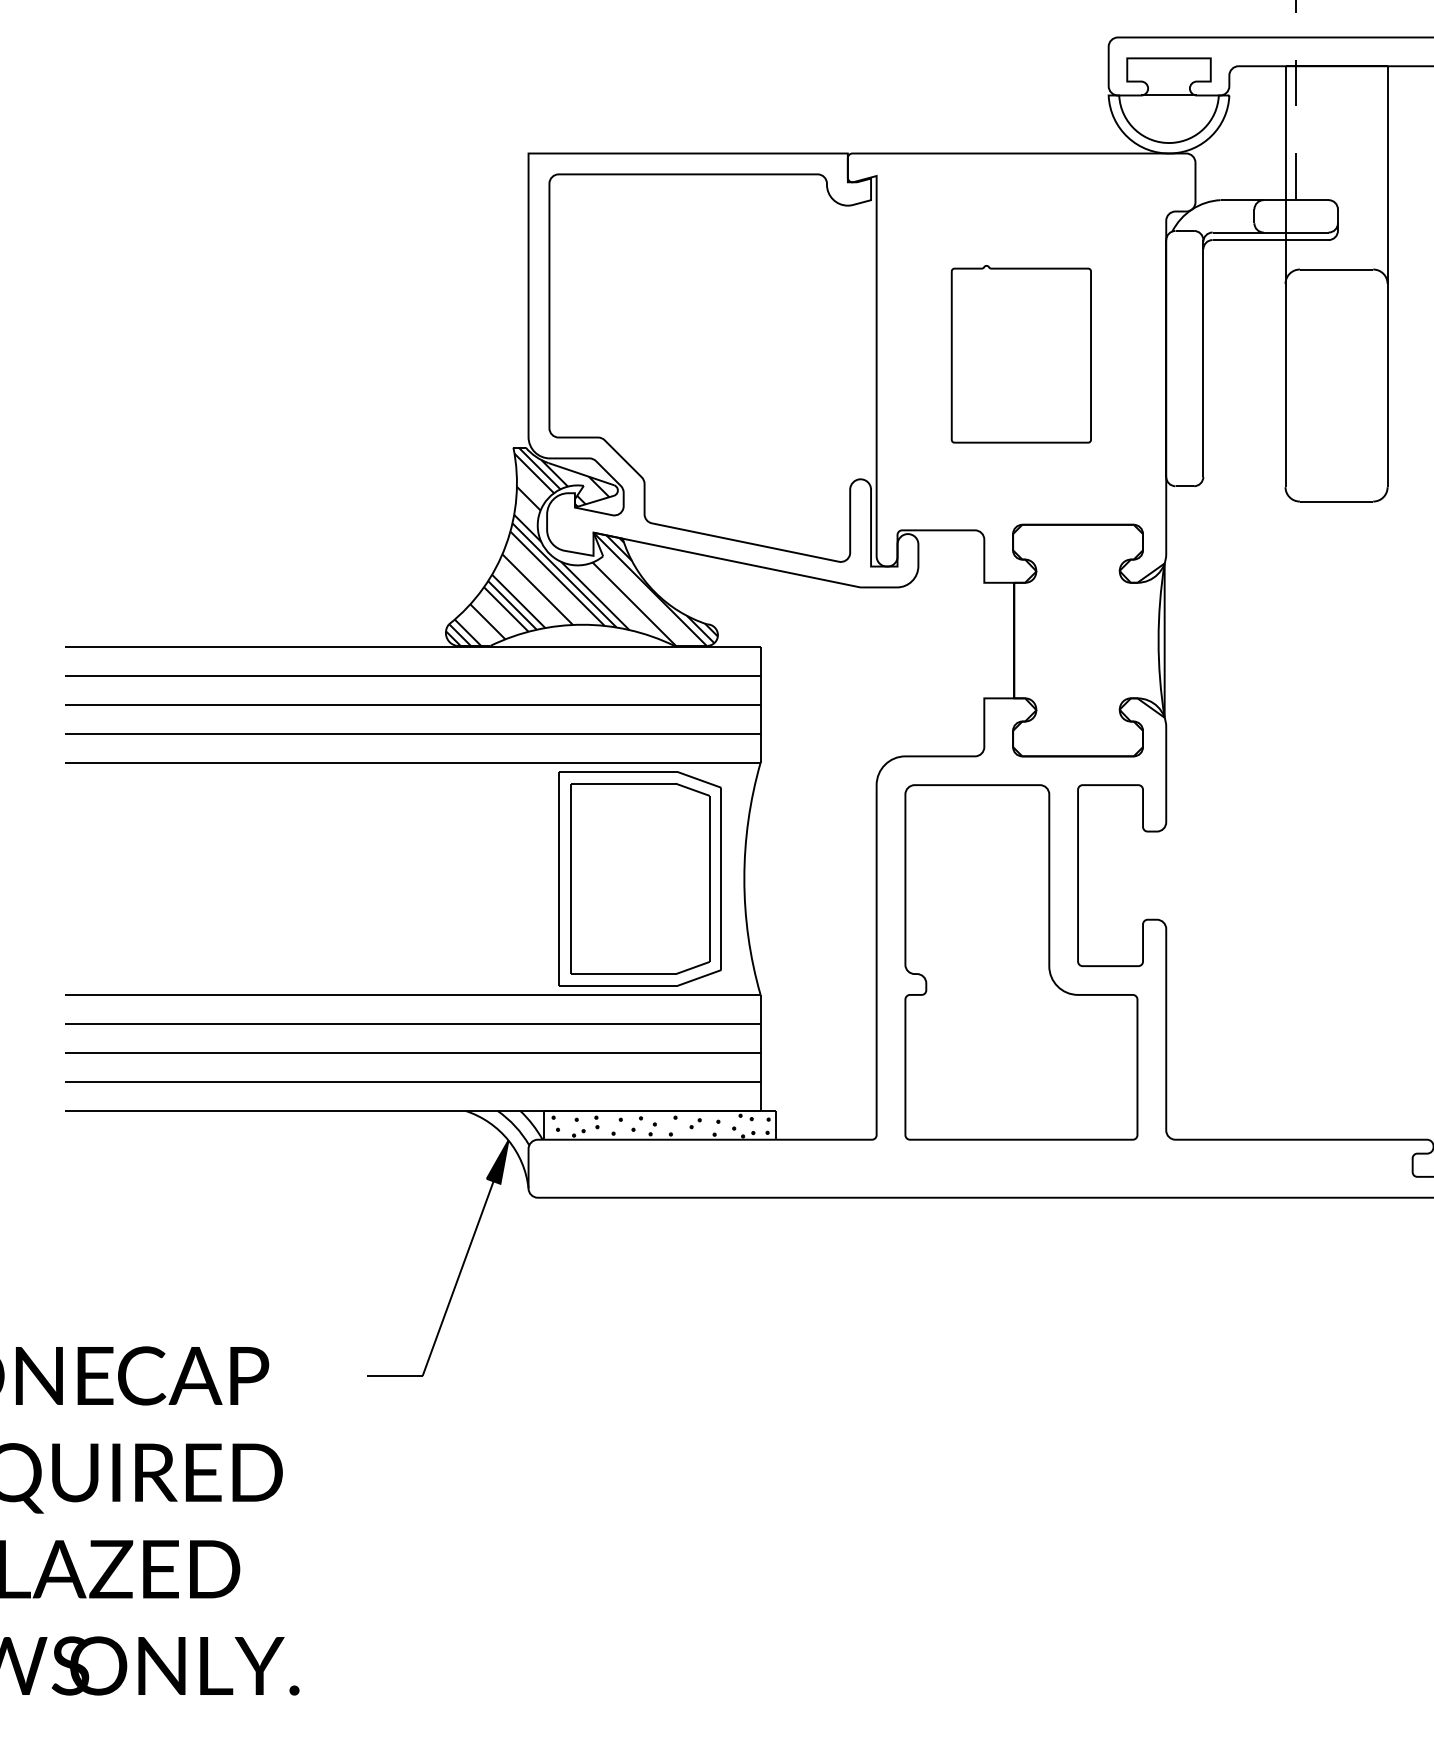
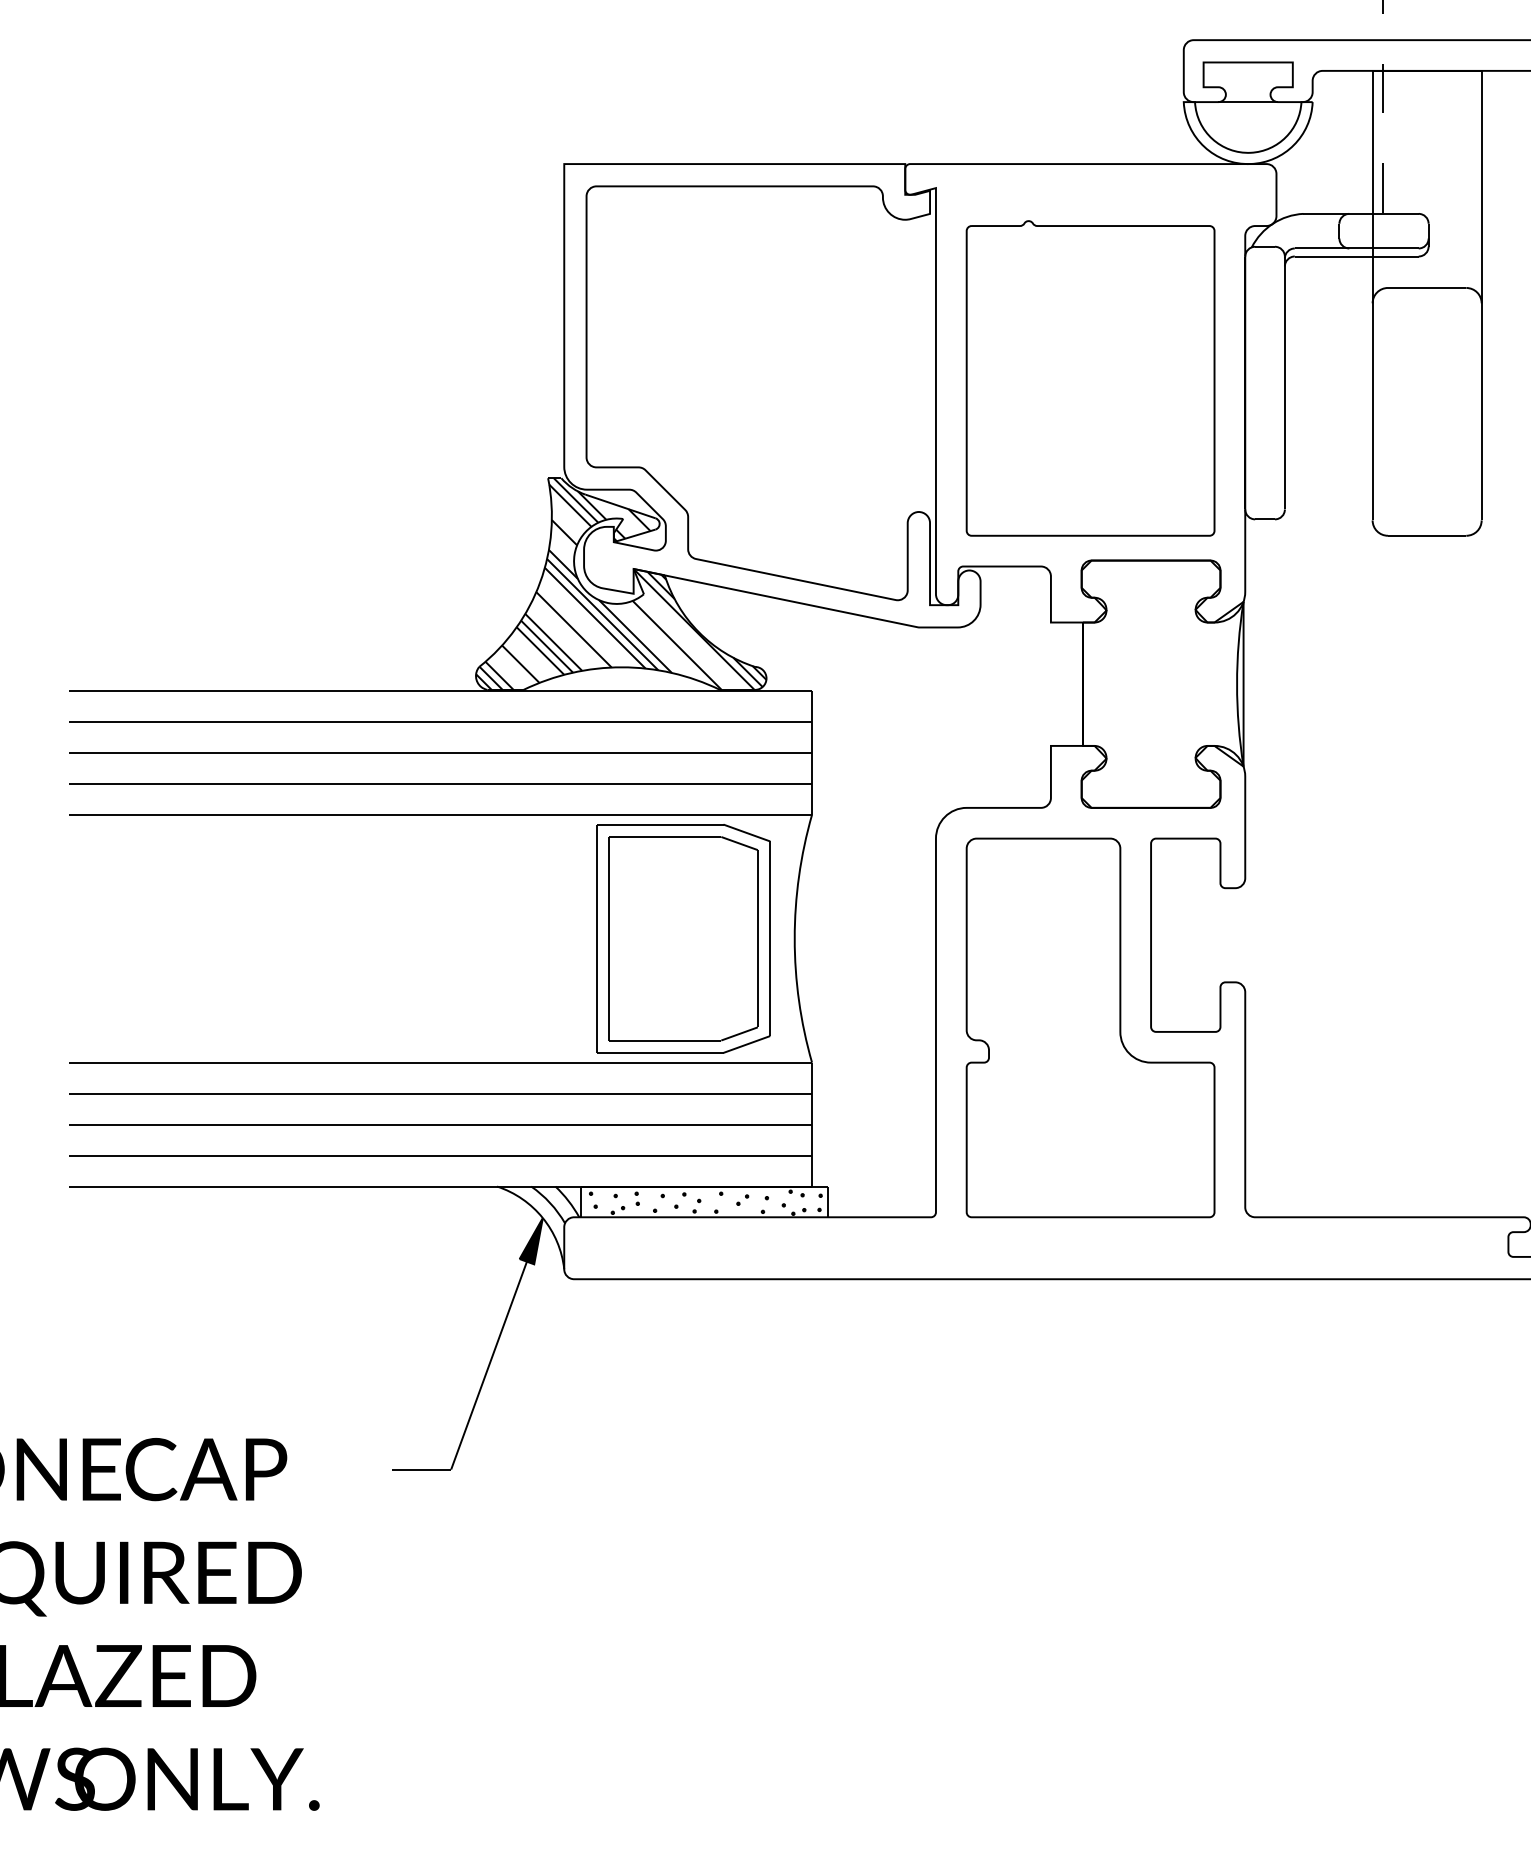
part: (1021, 354) -> (1090, 378), size x1.67

